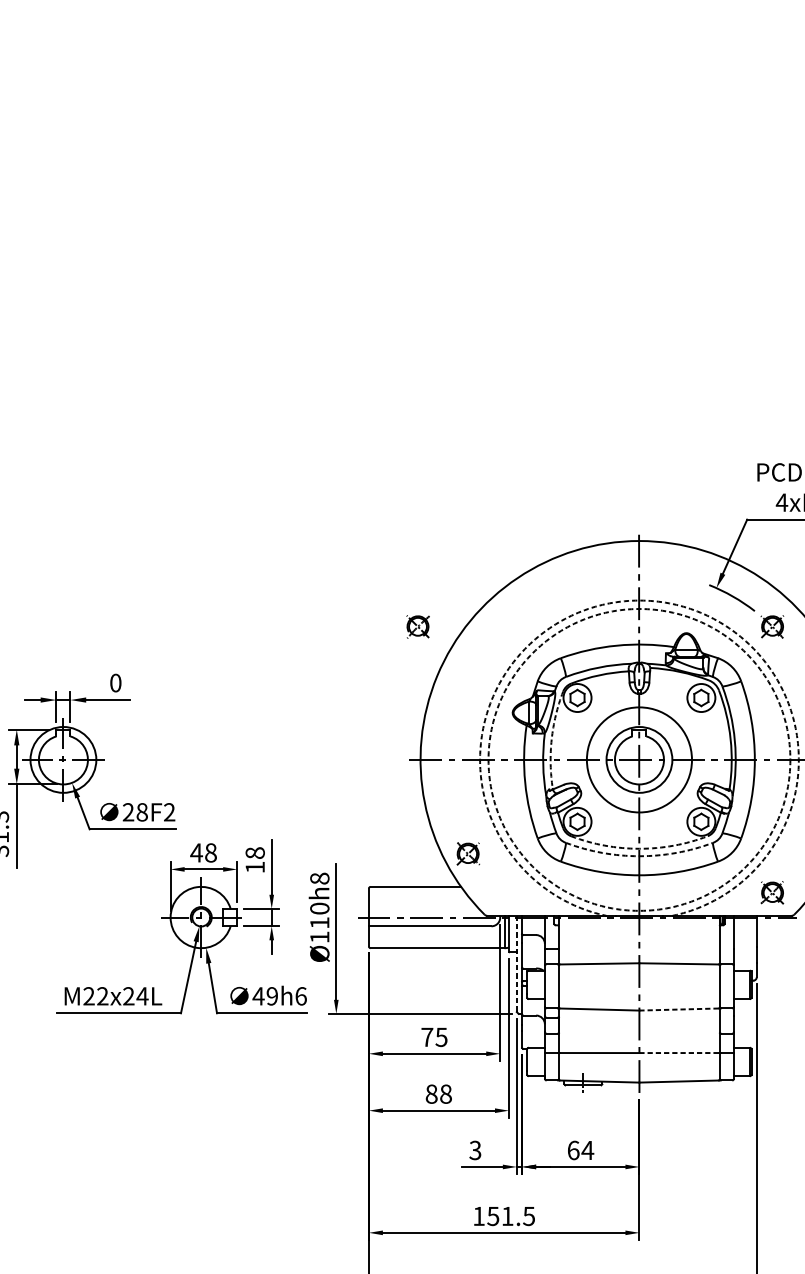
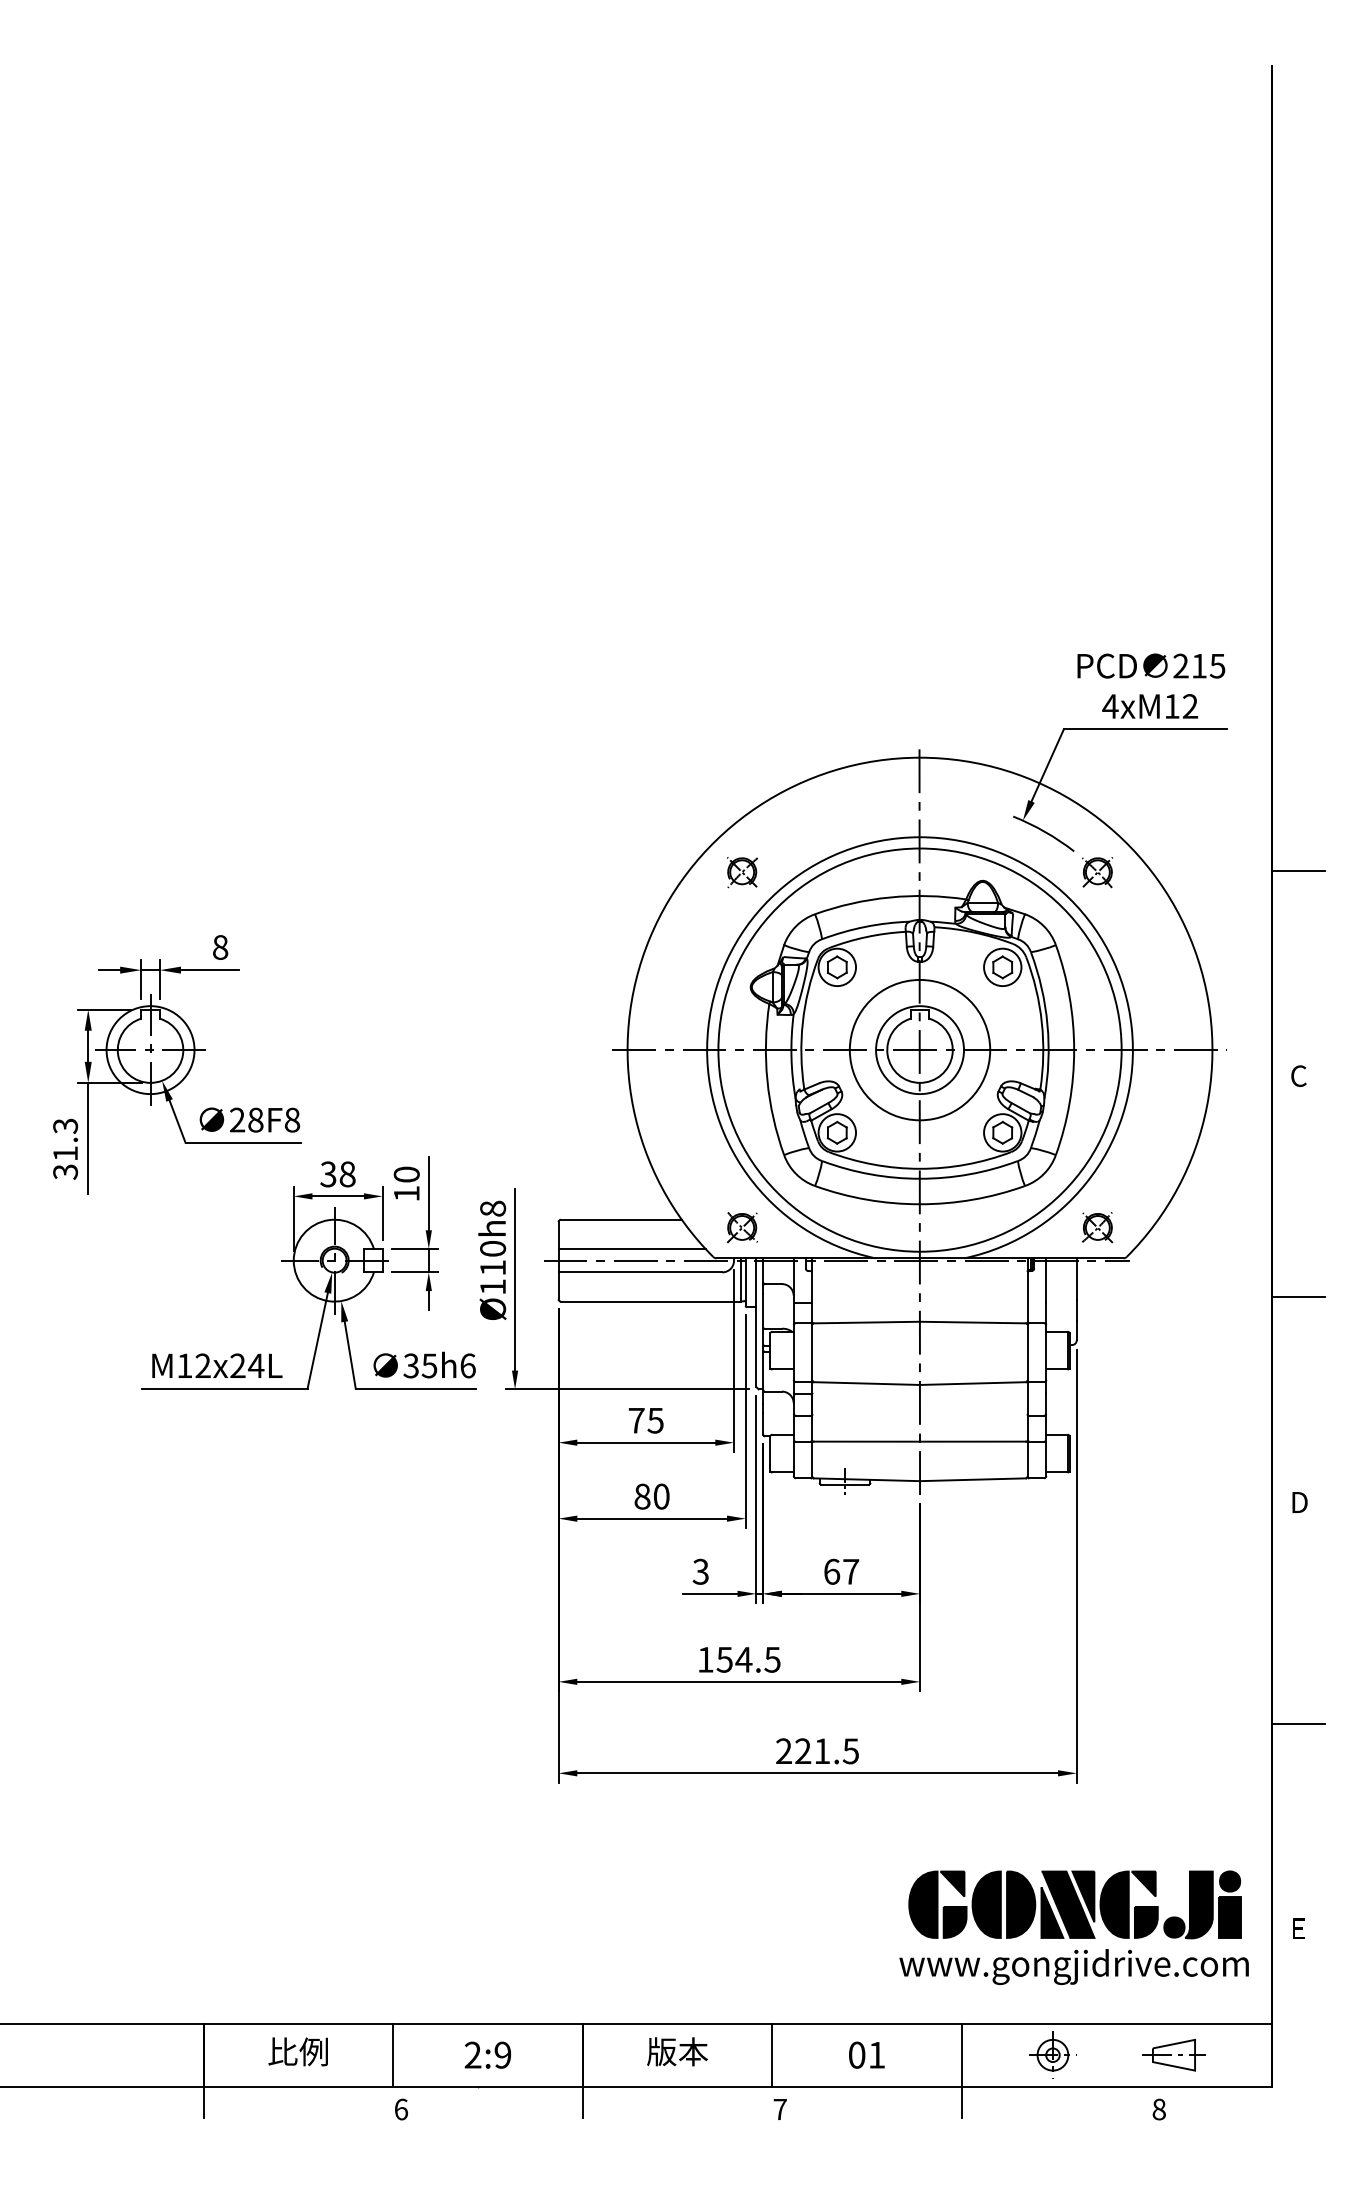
arc: (639, 600) -> (920, 837), dashed -> solid
part: (418, 626) -> (742, 872), moved
text: (115, 683) -> (220, 947), 0 -> 8
arc: (551, 739) -> (802, 1022), dashed -> solid
circle: (639, 759) -> (919, 1049), dashed -> solid
text: (169, 811) -> (292, 1119), 28F2 -> 28F8
arc: (639, 848) -> (920, 1168), dashed -> solid
text: (196, 853) -> (328, 1174), 48 -> 38
text: (255, 853) -> (406, 1174), 18 -> 10
part: (468, 853) -> (742, 1227), moved
arc: (639, 856) -> (920, 1178), dashed -> solid
line: (423, 908) -> (631, 1248), added
line: (517, 964) -> (756, 1323), dashed -> solid
text: (88, 996) -> (184, 1365), M22x24L -> M12x24L
text: (265, 996) -> (420, 1365), 49h6 -> 35h6
line: (679, 1009) -> (973, 1383), dashed -> solid
line: (679, 1052) -> (973, 1441), dashed -> solid
text: (445, 1094) -> (661, 1496), 88 -> 80
text: (587, 1150) -> (850, 1571), 64 -> 67
text: (507, 1216) -> (743, 1659), 151.5 -> 154.5

